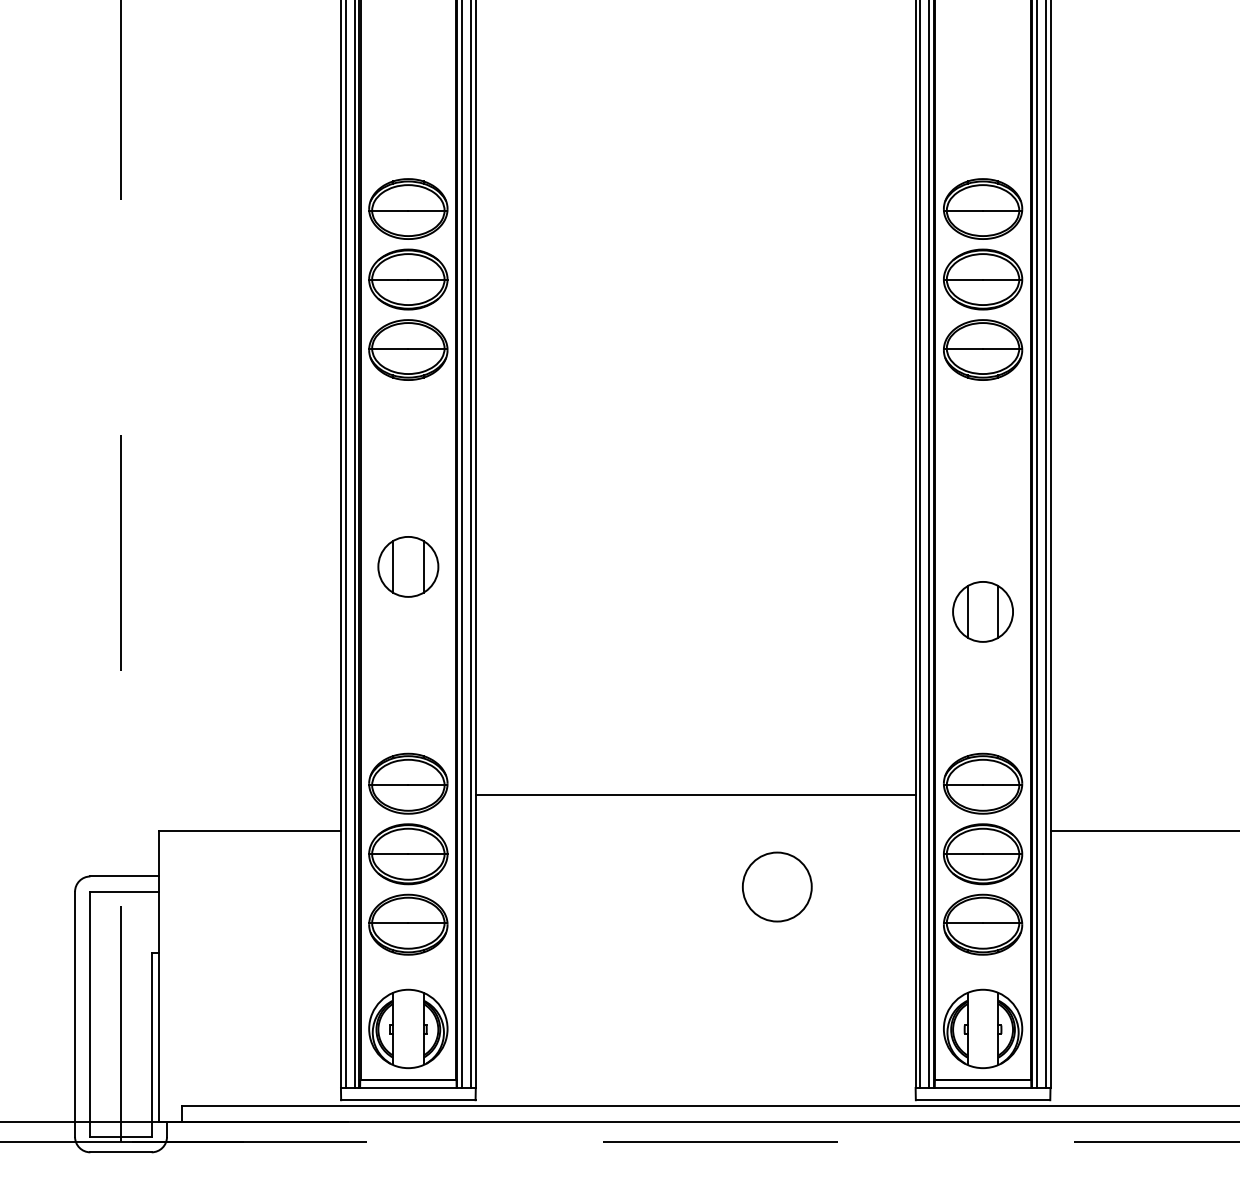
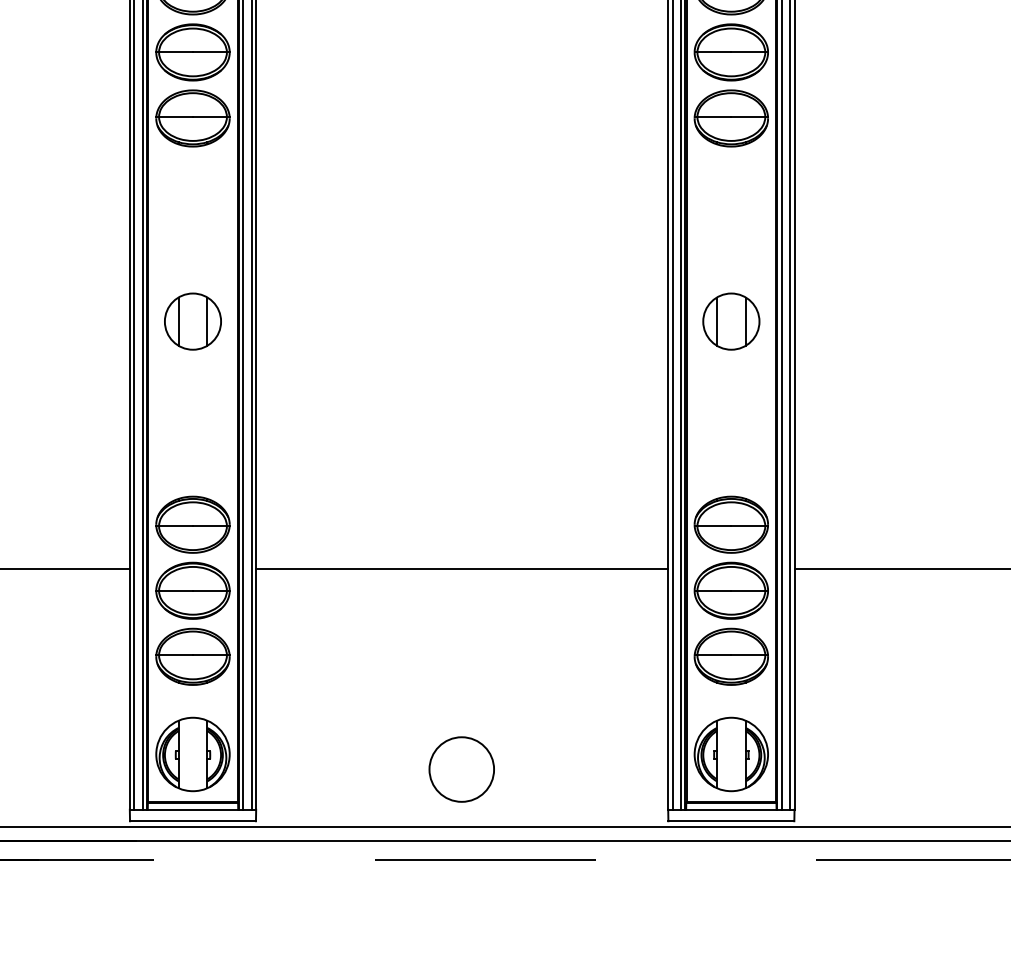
part: (982, 611) -> (730, 321), moved
line: (695, 794) -> (461, 568), moved
circle: (777, 886) -> (461, 769), moved

